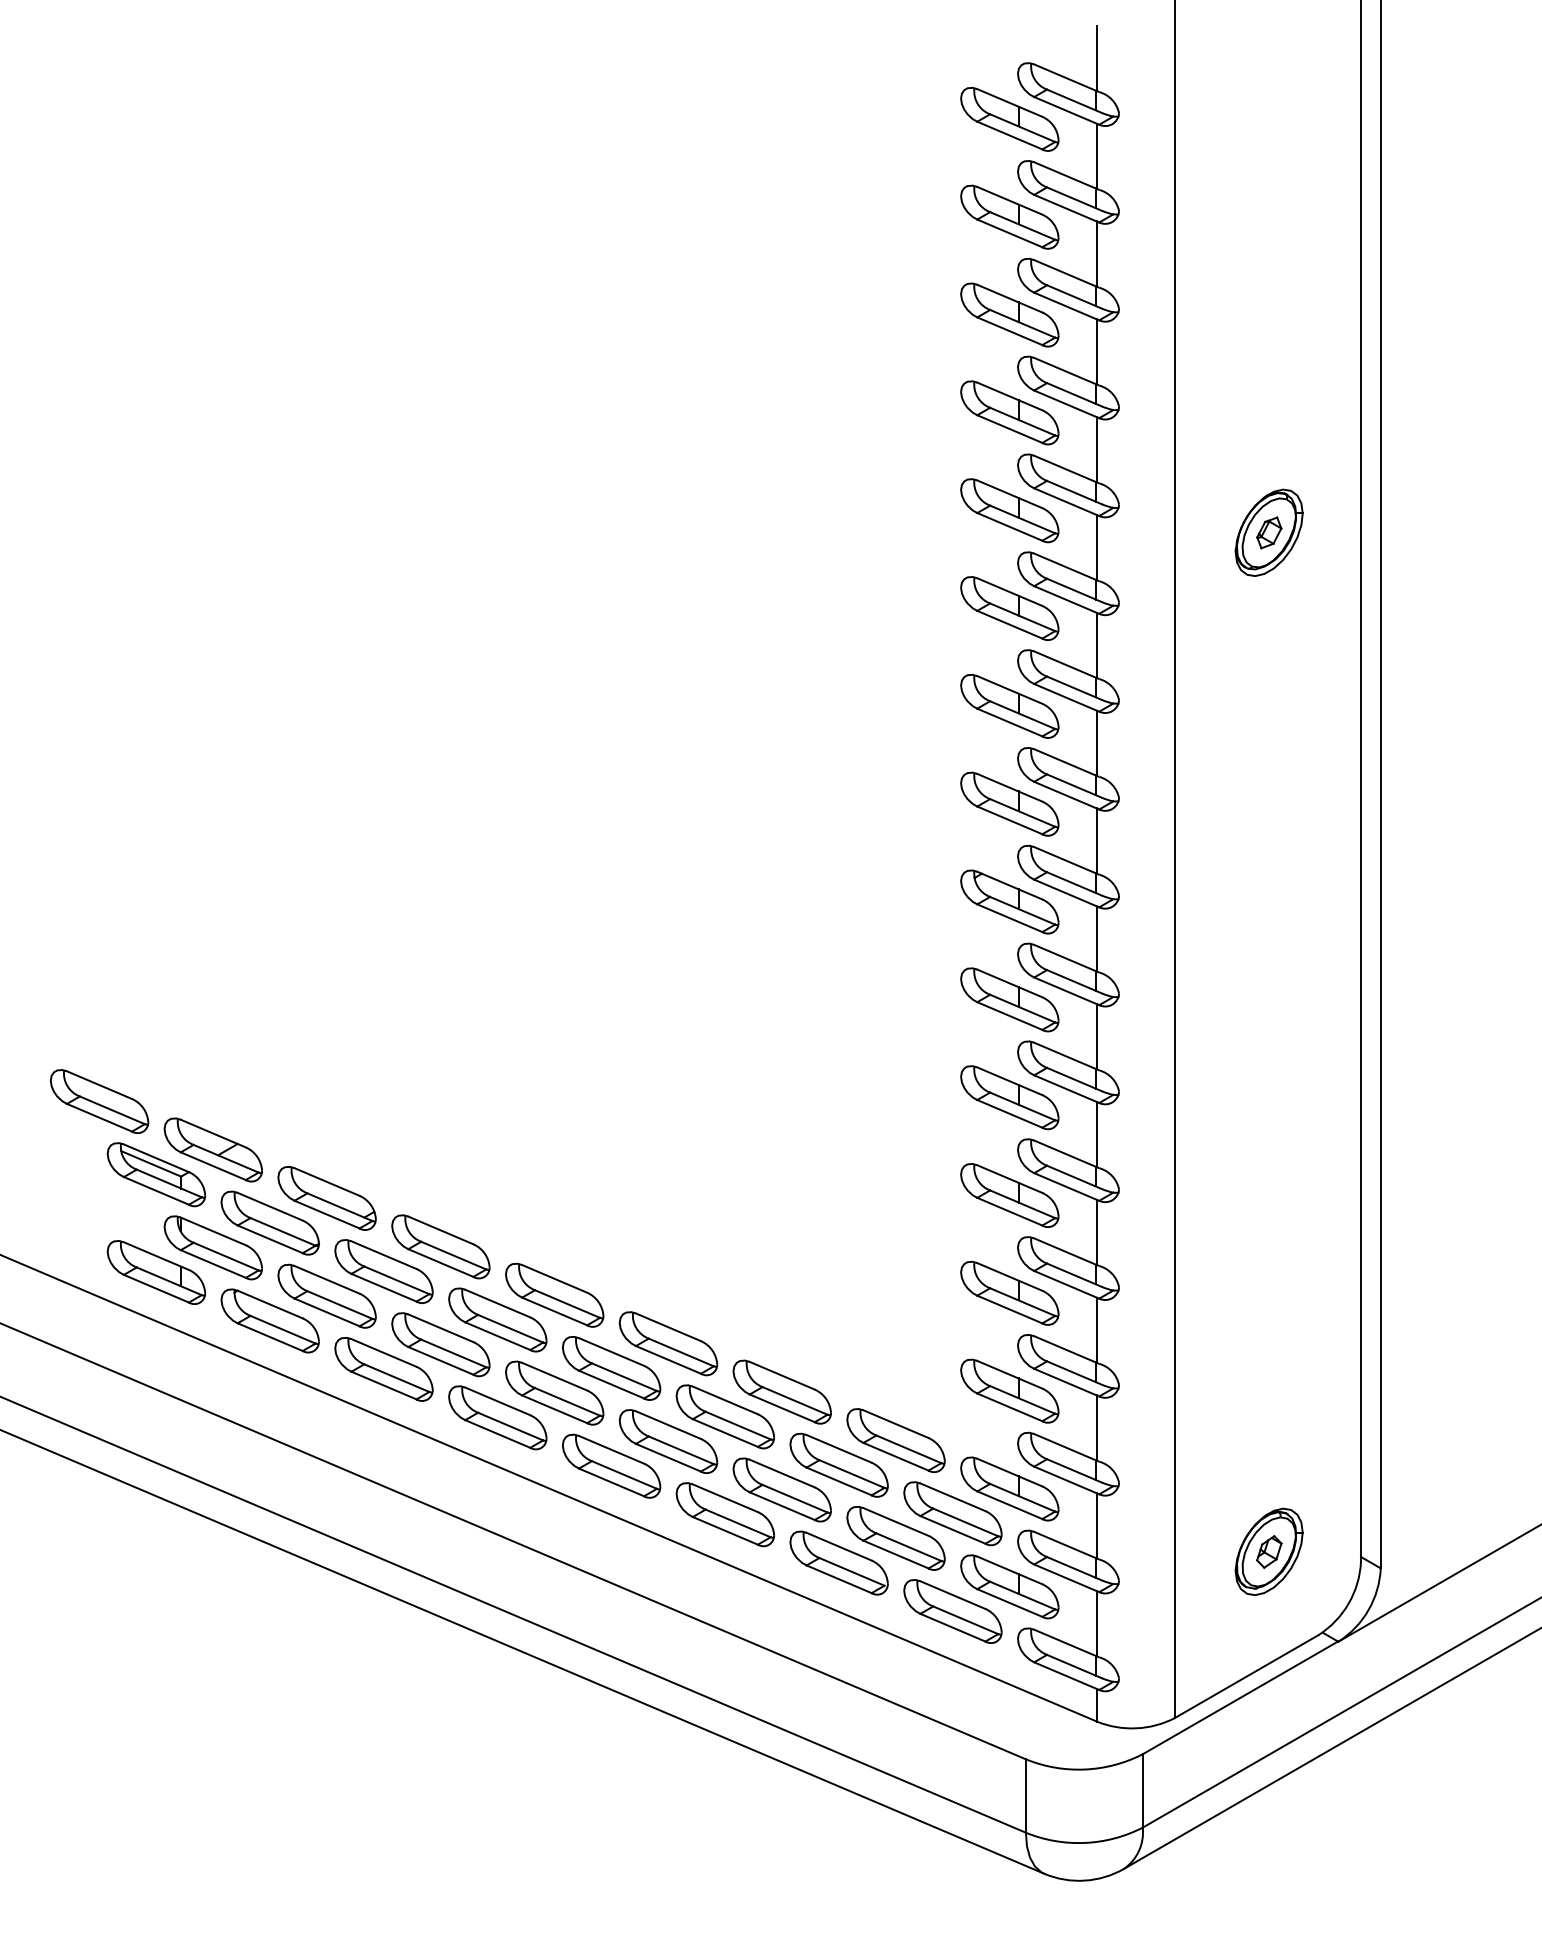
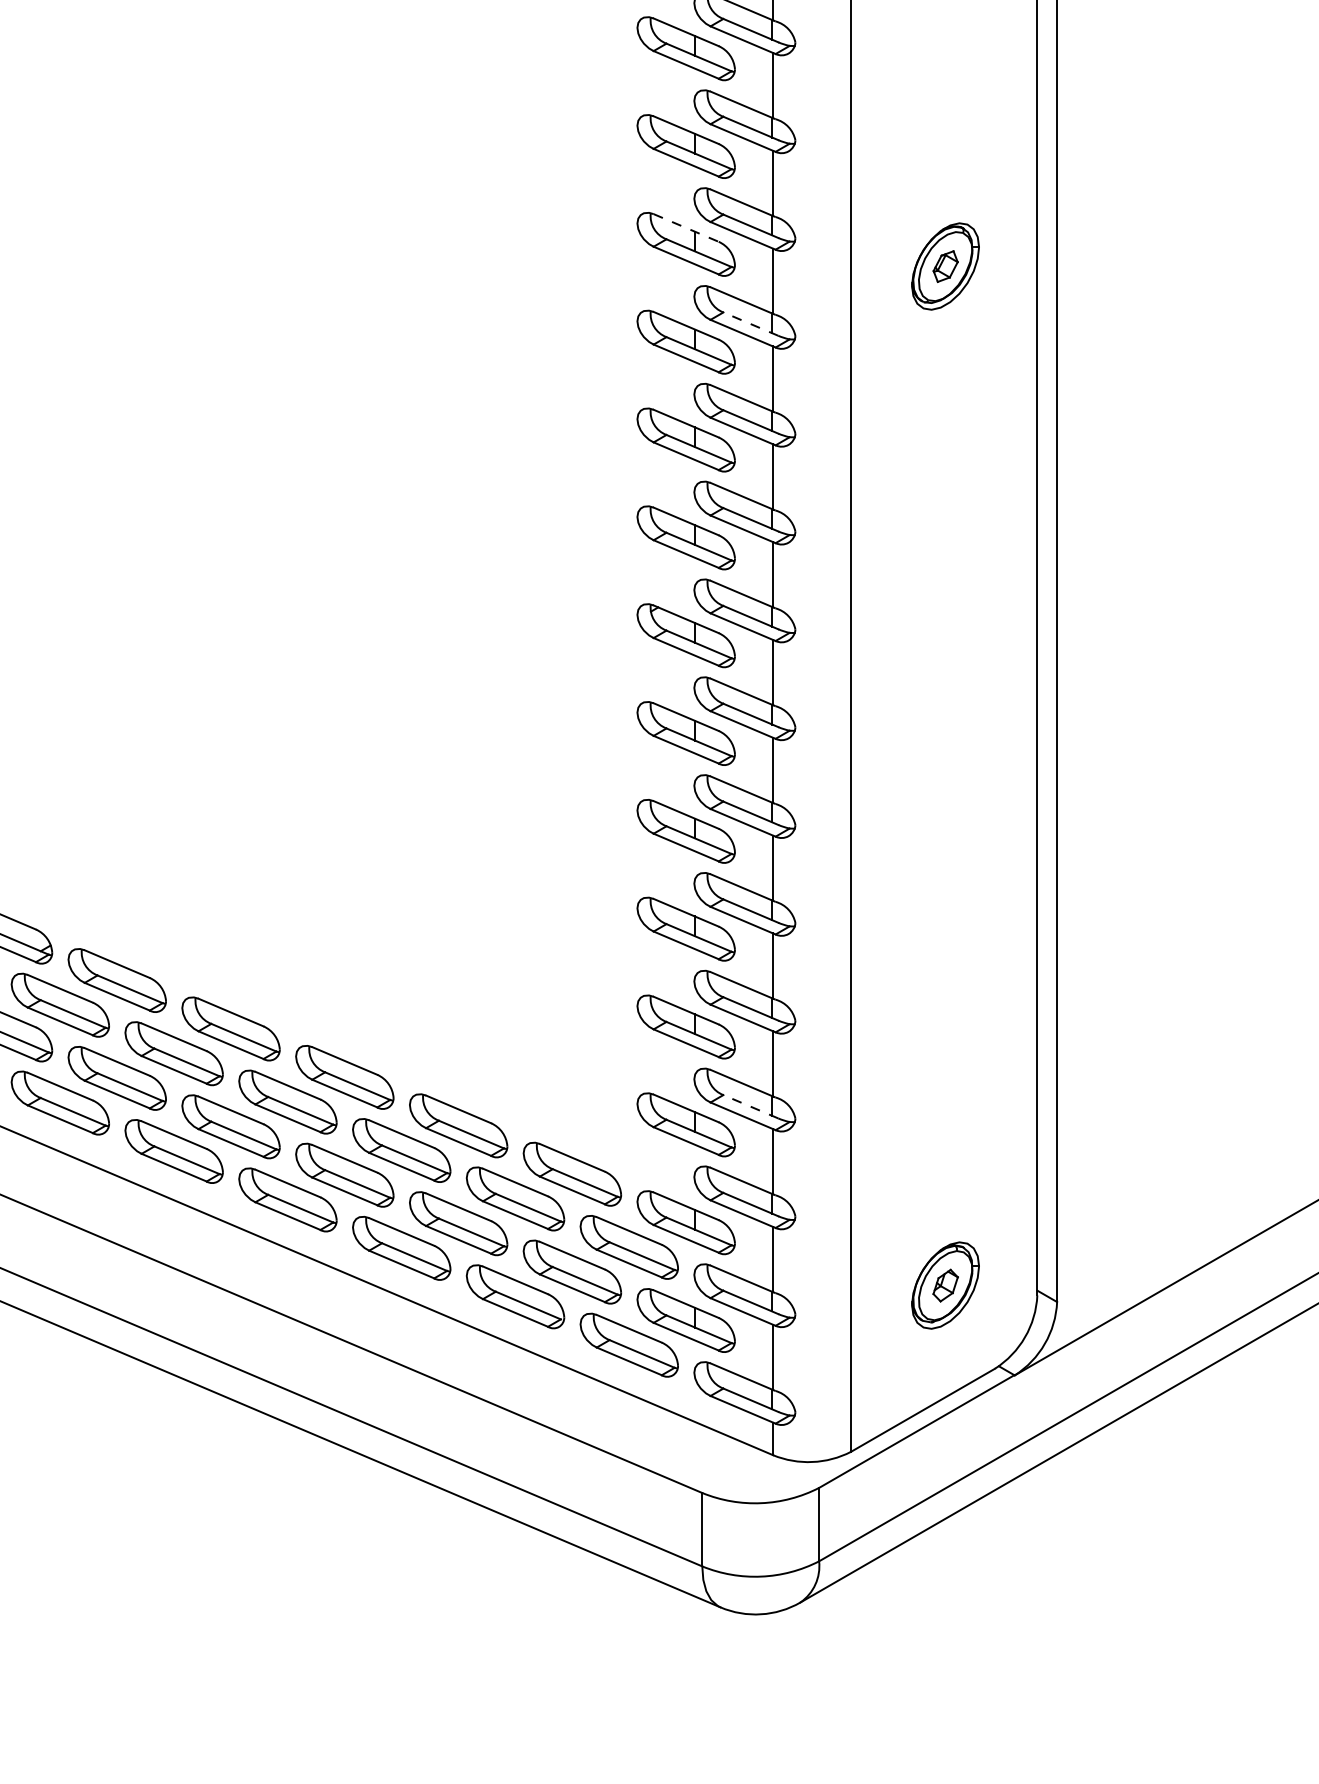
line: (1010, 494) -> (686, 228), solid -> dashed
line: (1074, 590) -> (750, 324), solid -> dashed
line: (1074, 1373) -> (750, 1107), solid -> dashed

